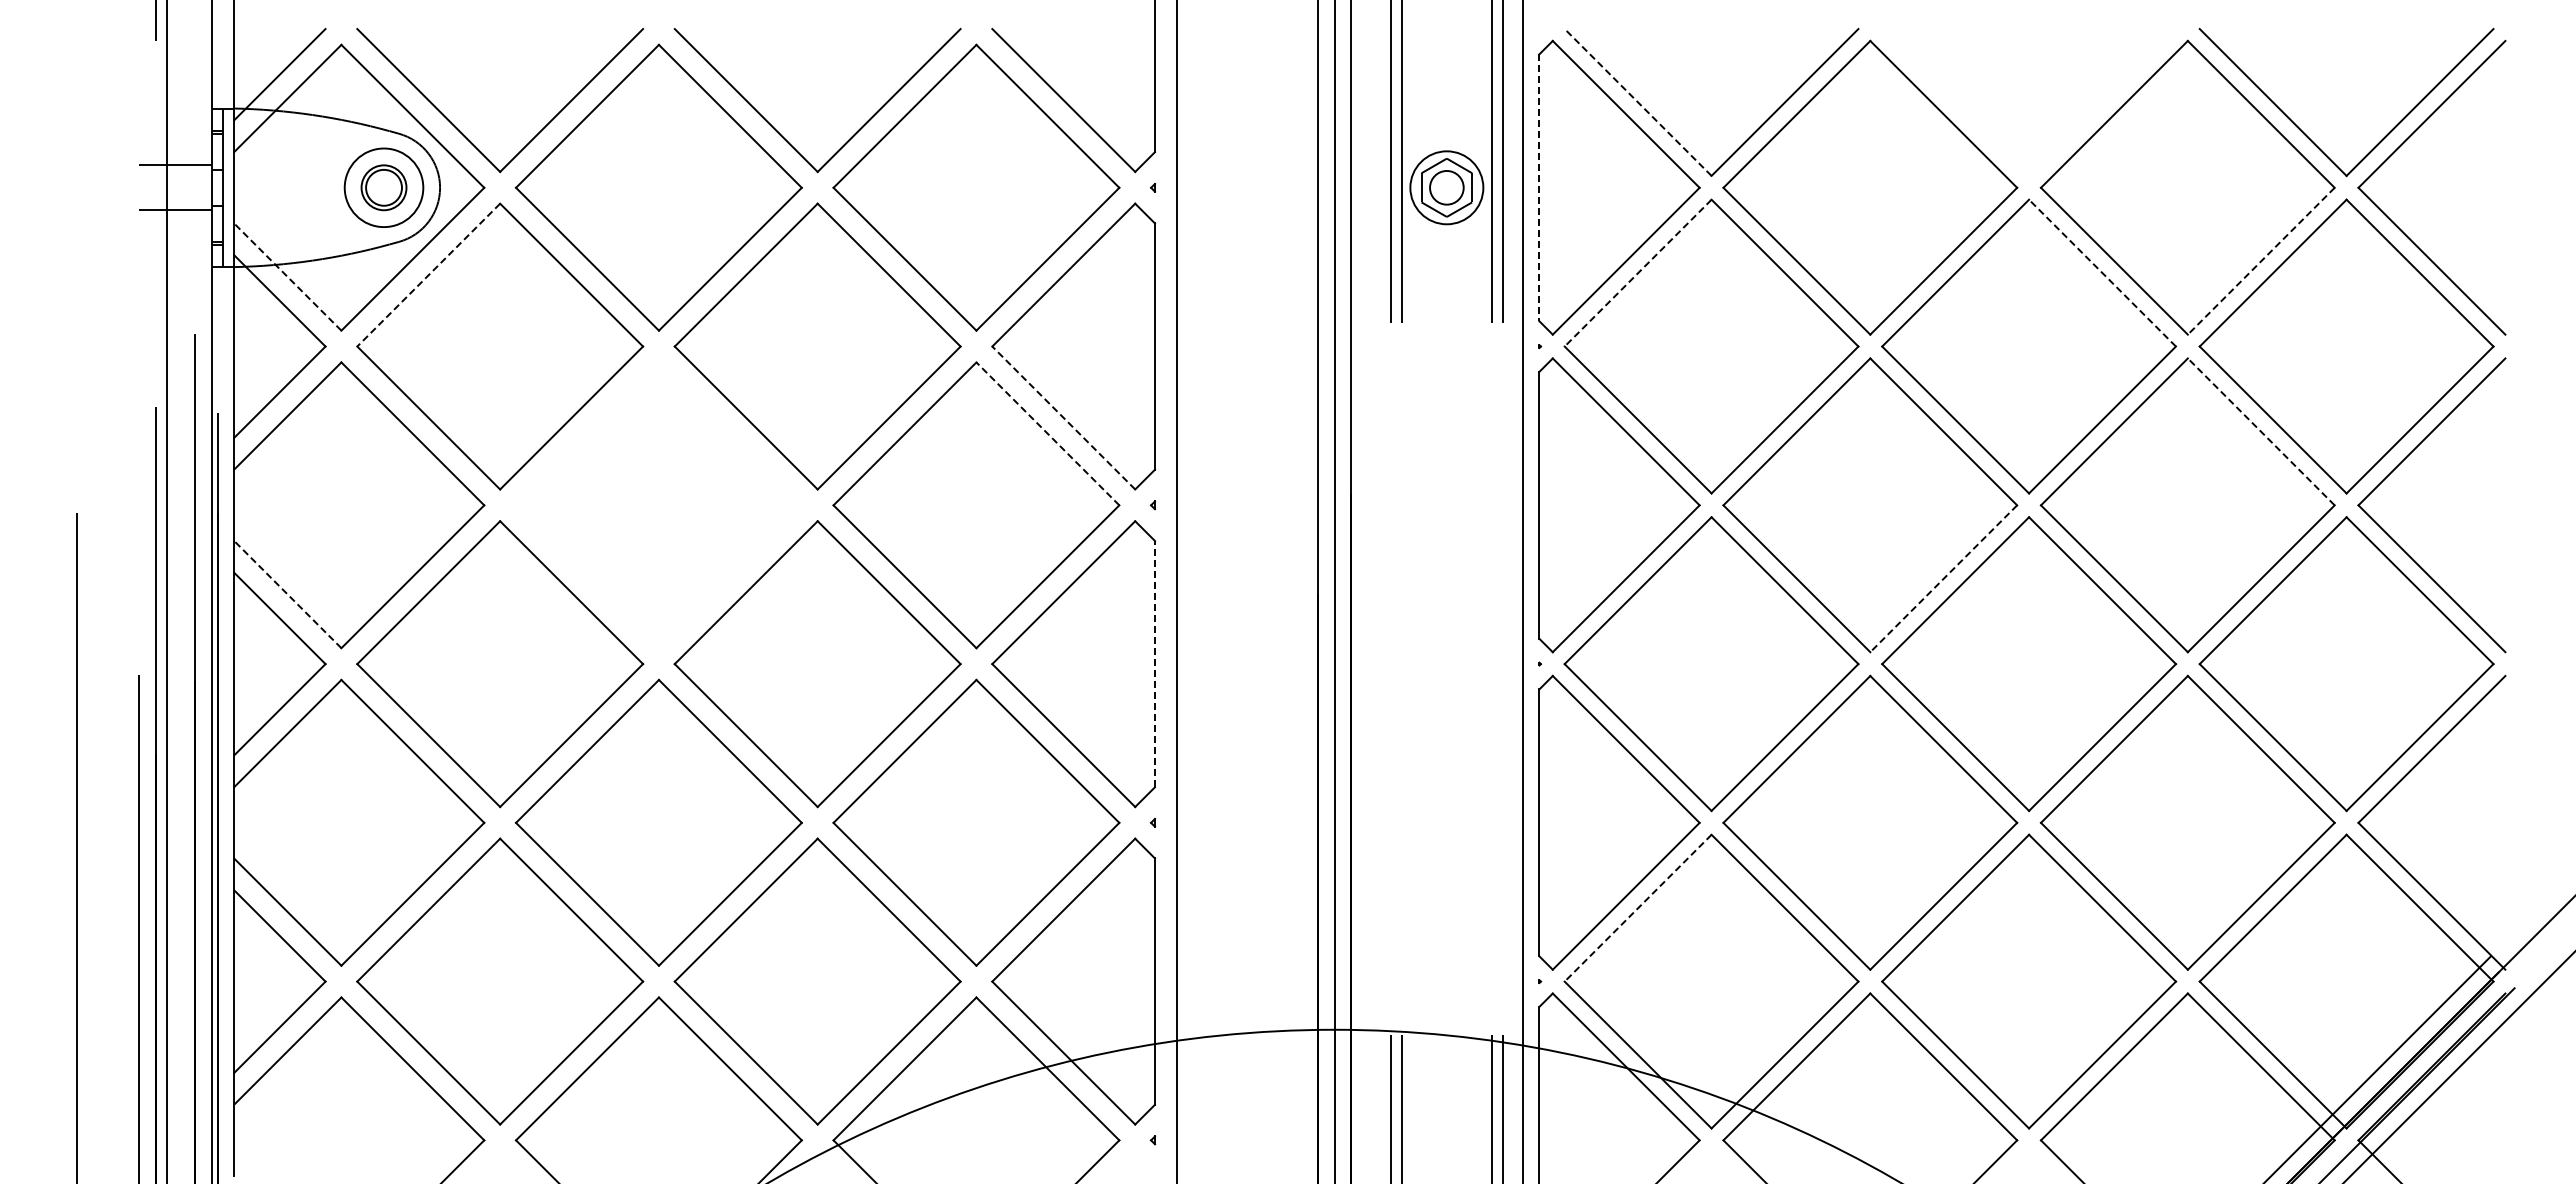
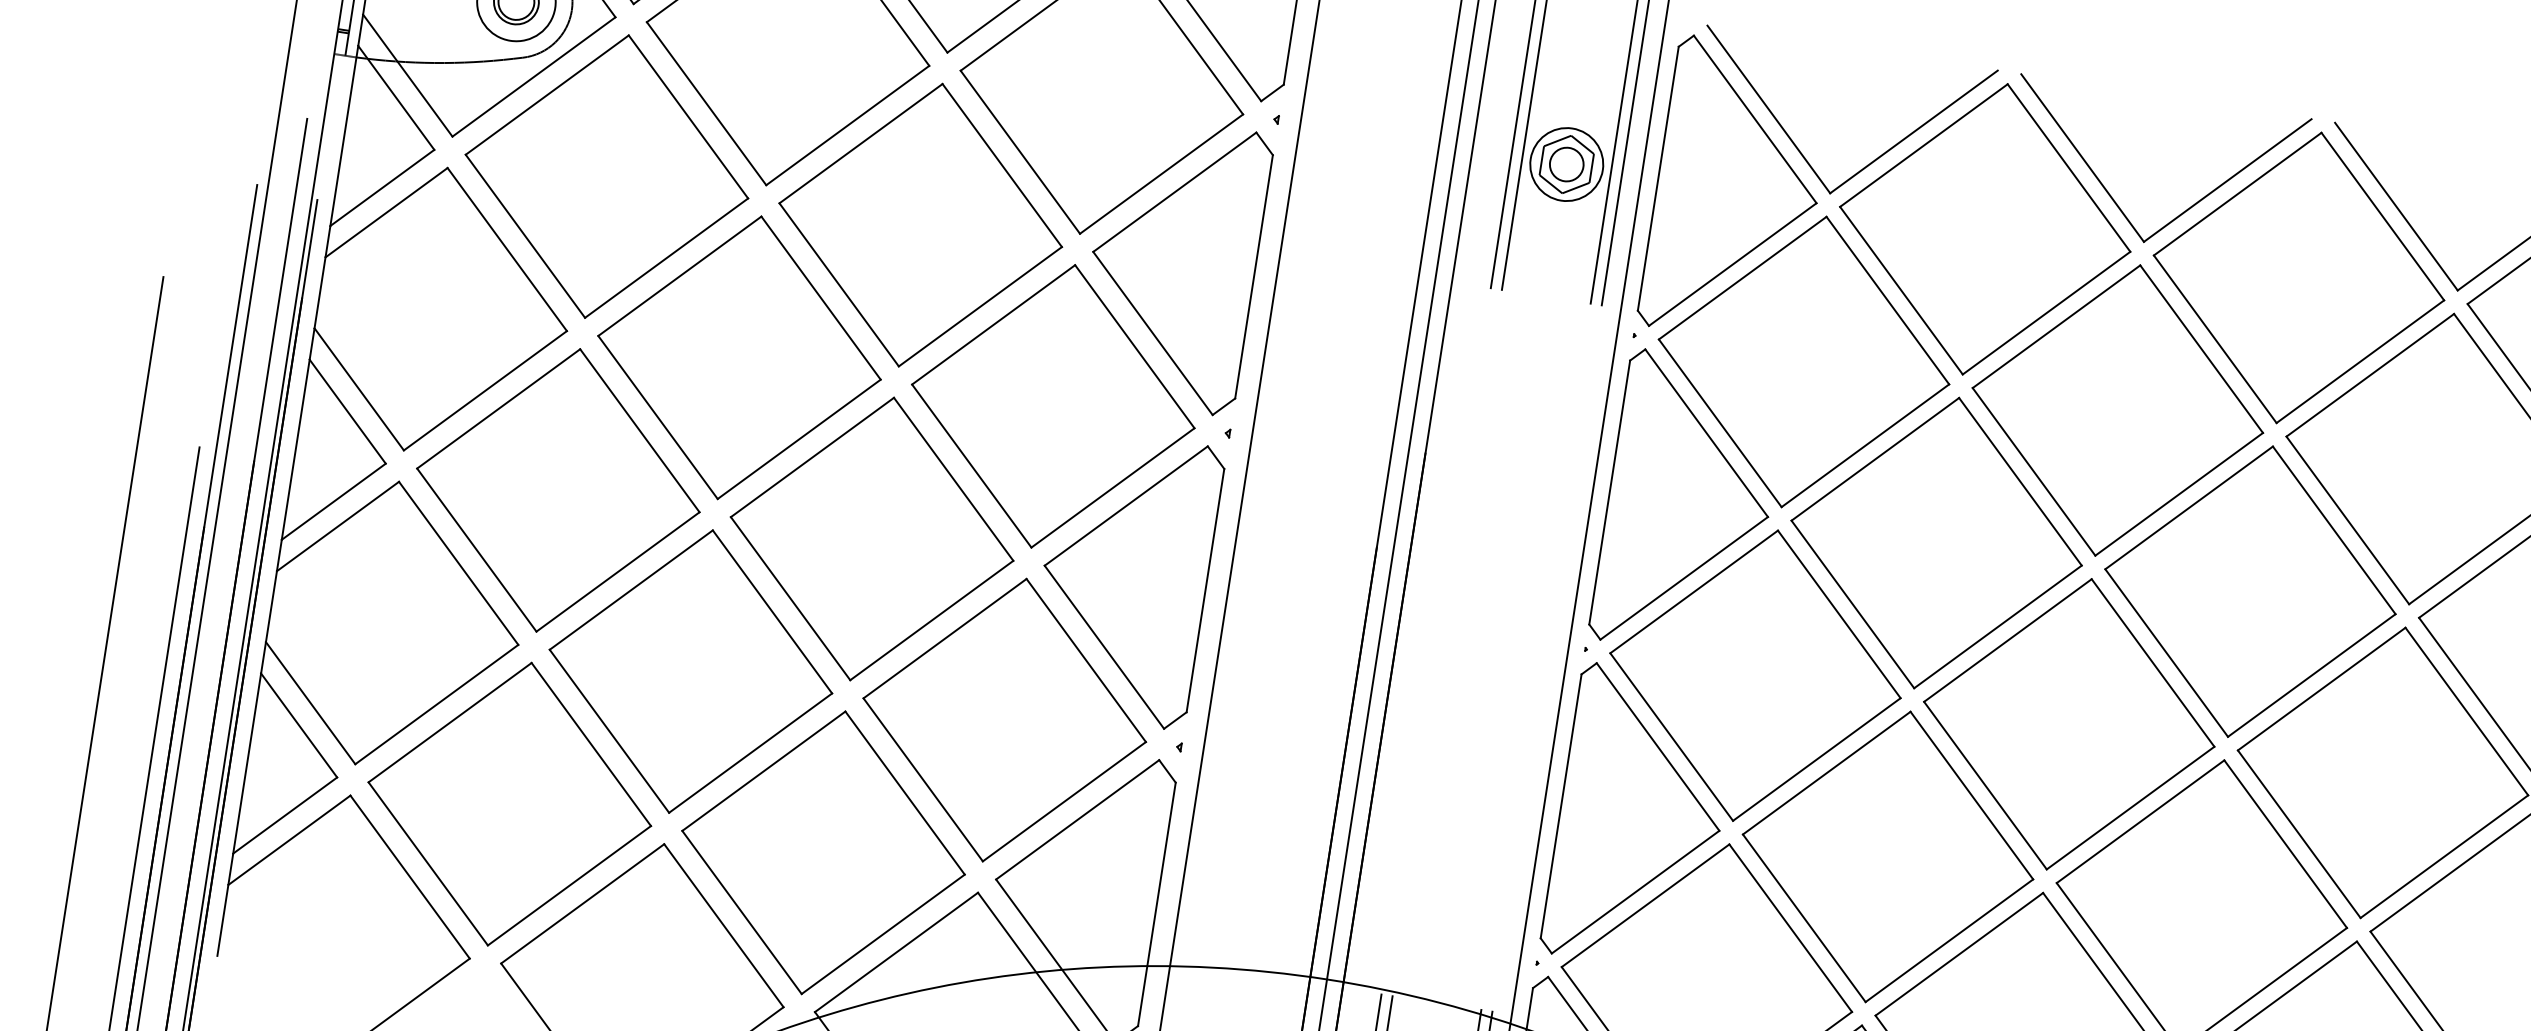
line: (1638, 102) -> (1769, 109), dashed -> solid
part: (1992, 137) -> (2113, 198), added
line: (1539, 187) -> (1658, 178), dashed -> solid
line: (2261, 261) -> (2360, 362), dashed -> solid
line: (1638, 273) -> (1743, 278), dashed -> solid
line: (2102, 273) -> (2201, 349), dashed -> solid
line: (428, 275) -> (546, 95), dashed -> solid
line: (287, 277) -> (407, 75), dashed -> solid
line: (1063, 417) -> (1152, 332), dashed -> solid
line: (2261, 431) -> (2334, 530), dashed -> solid
line: (1047, 433) -> (1134, 346), dashed -> solid
part: (658, 505) -> (739, 357), added
line: (1943, 578) -> (1997, 626), dashed -> solid
line: (287, 594) -> (358, 389), dashed -> solid
line: (1154, 663) -> (1205, 589), dashed -> solid
line: (1638, 908) -> (1645, 906), dashed -> solid

